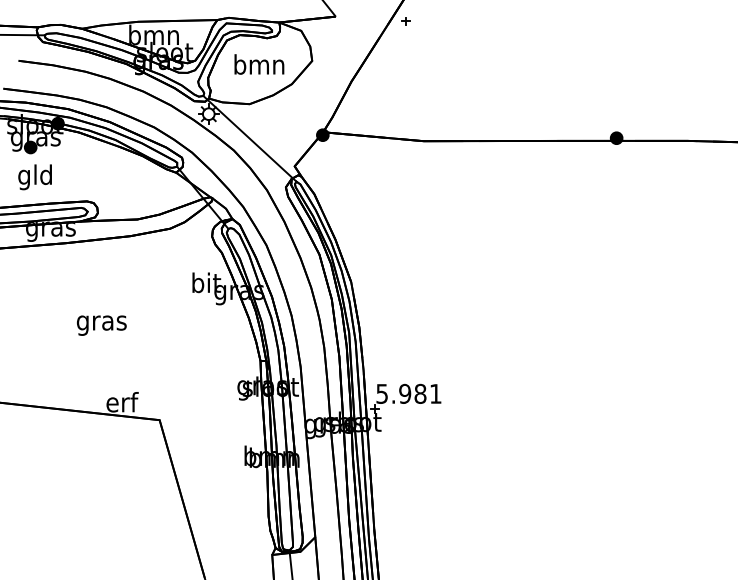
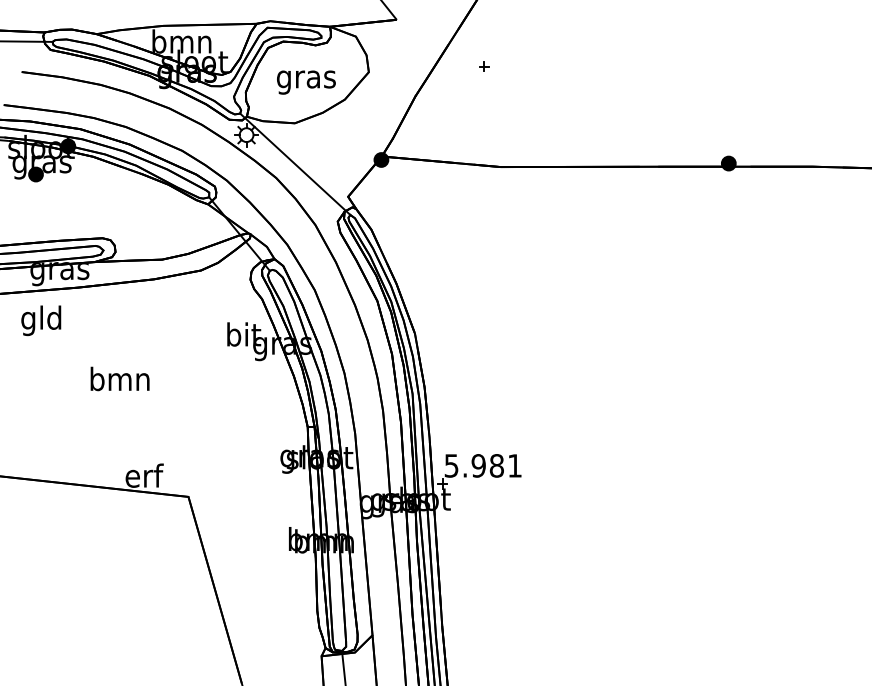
part: (405, 21) -> (484, 66), moved
text: (259, 67) -> (306, 79), bmn -> gras
text: (35, 177) -> (41, 320), moved
text: (101, 322) -> (119, 381), gras -> bmn

